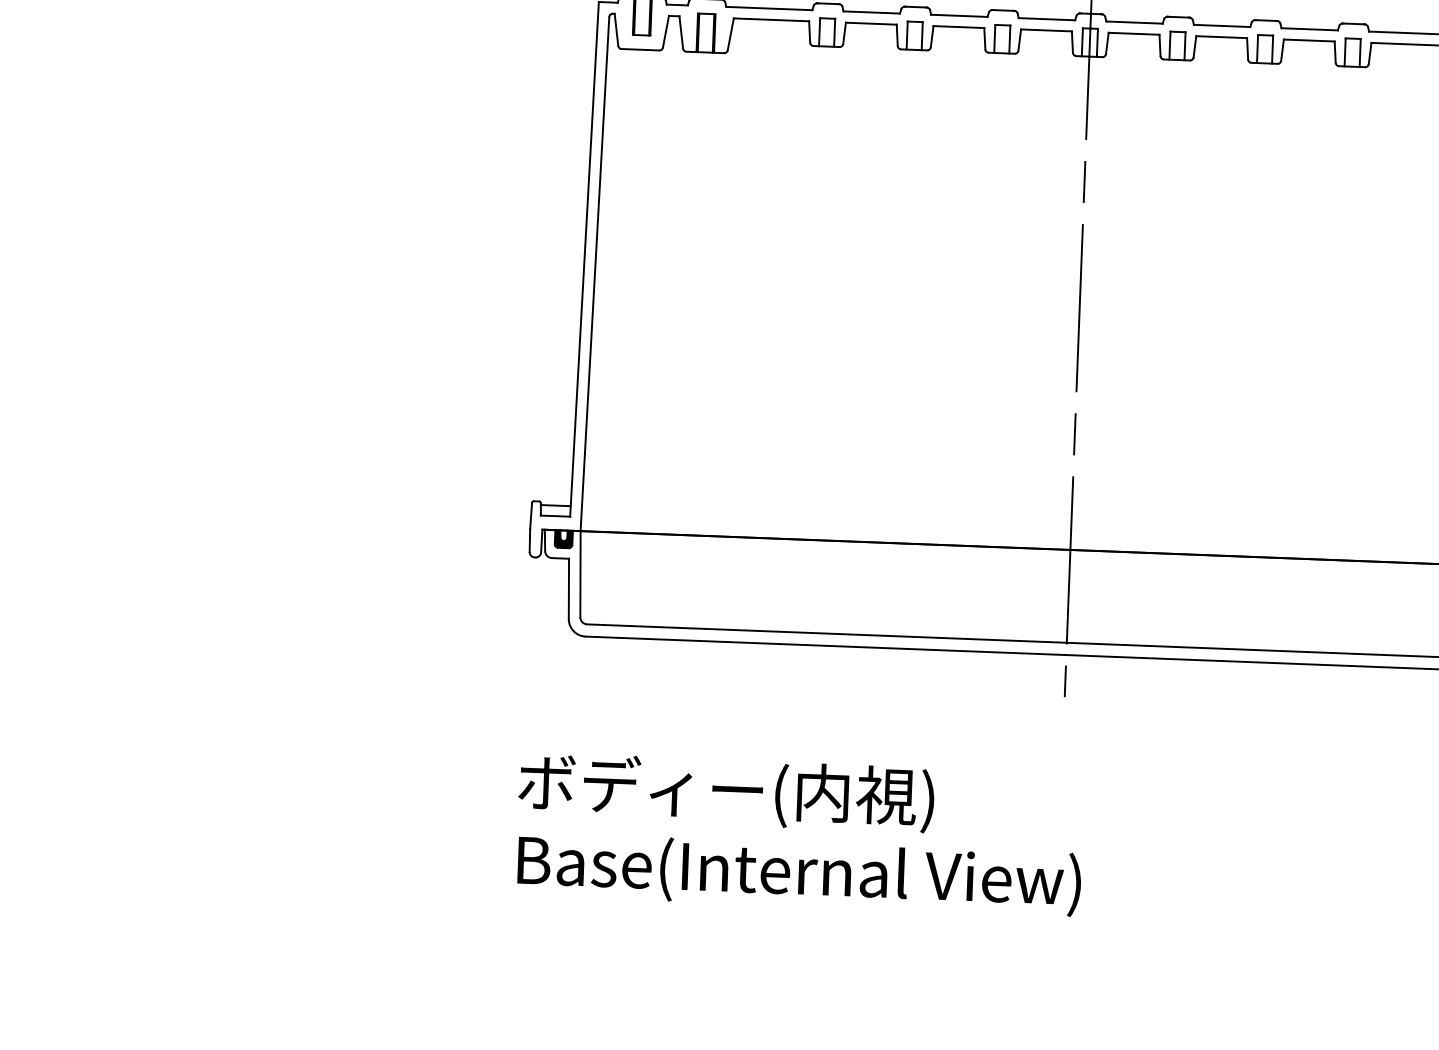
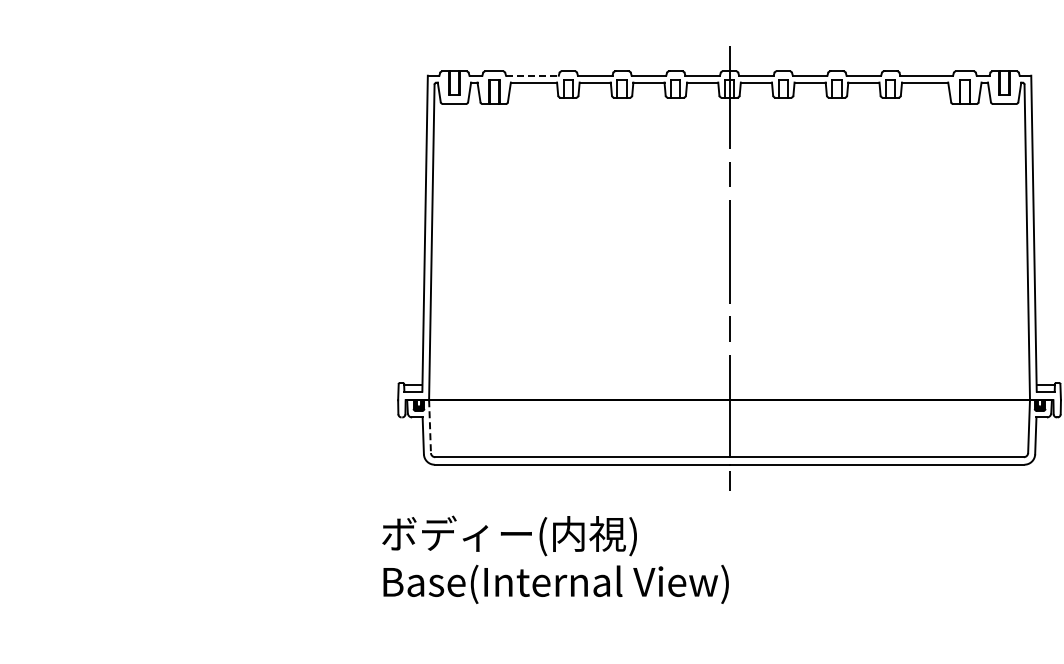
line: (769, 8) -> (532, 75), solid -> dashed
line: (581, 575) -> (430, 427), solid -> dashed
text: (799, 833) -> (555, 559), moved

